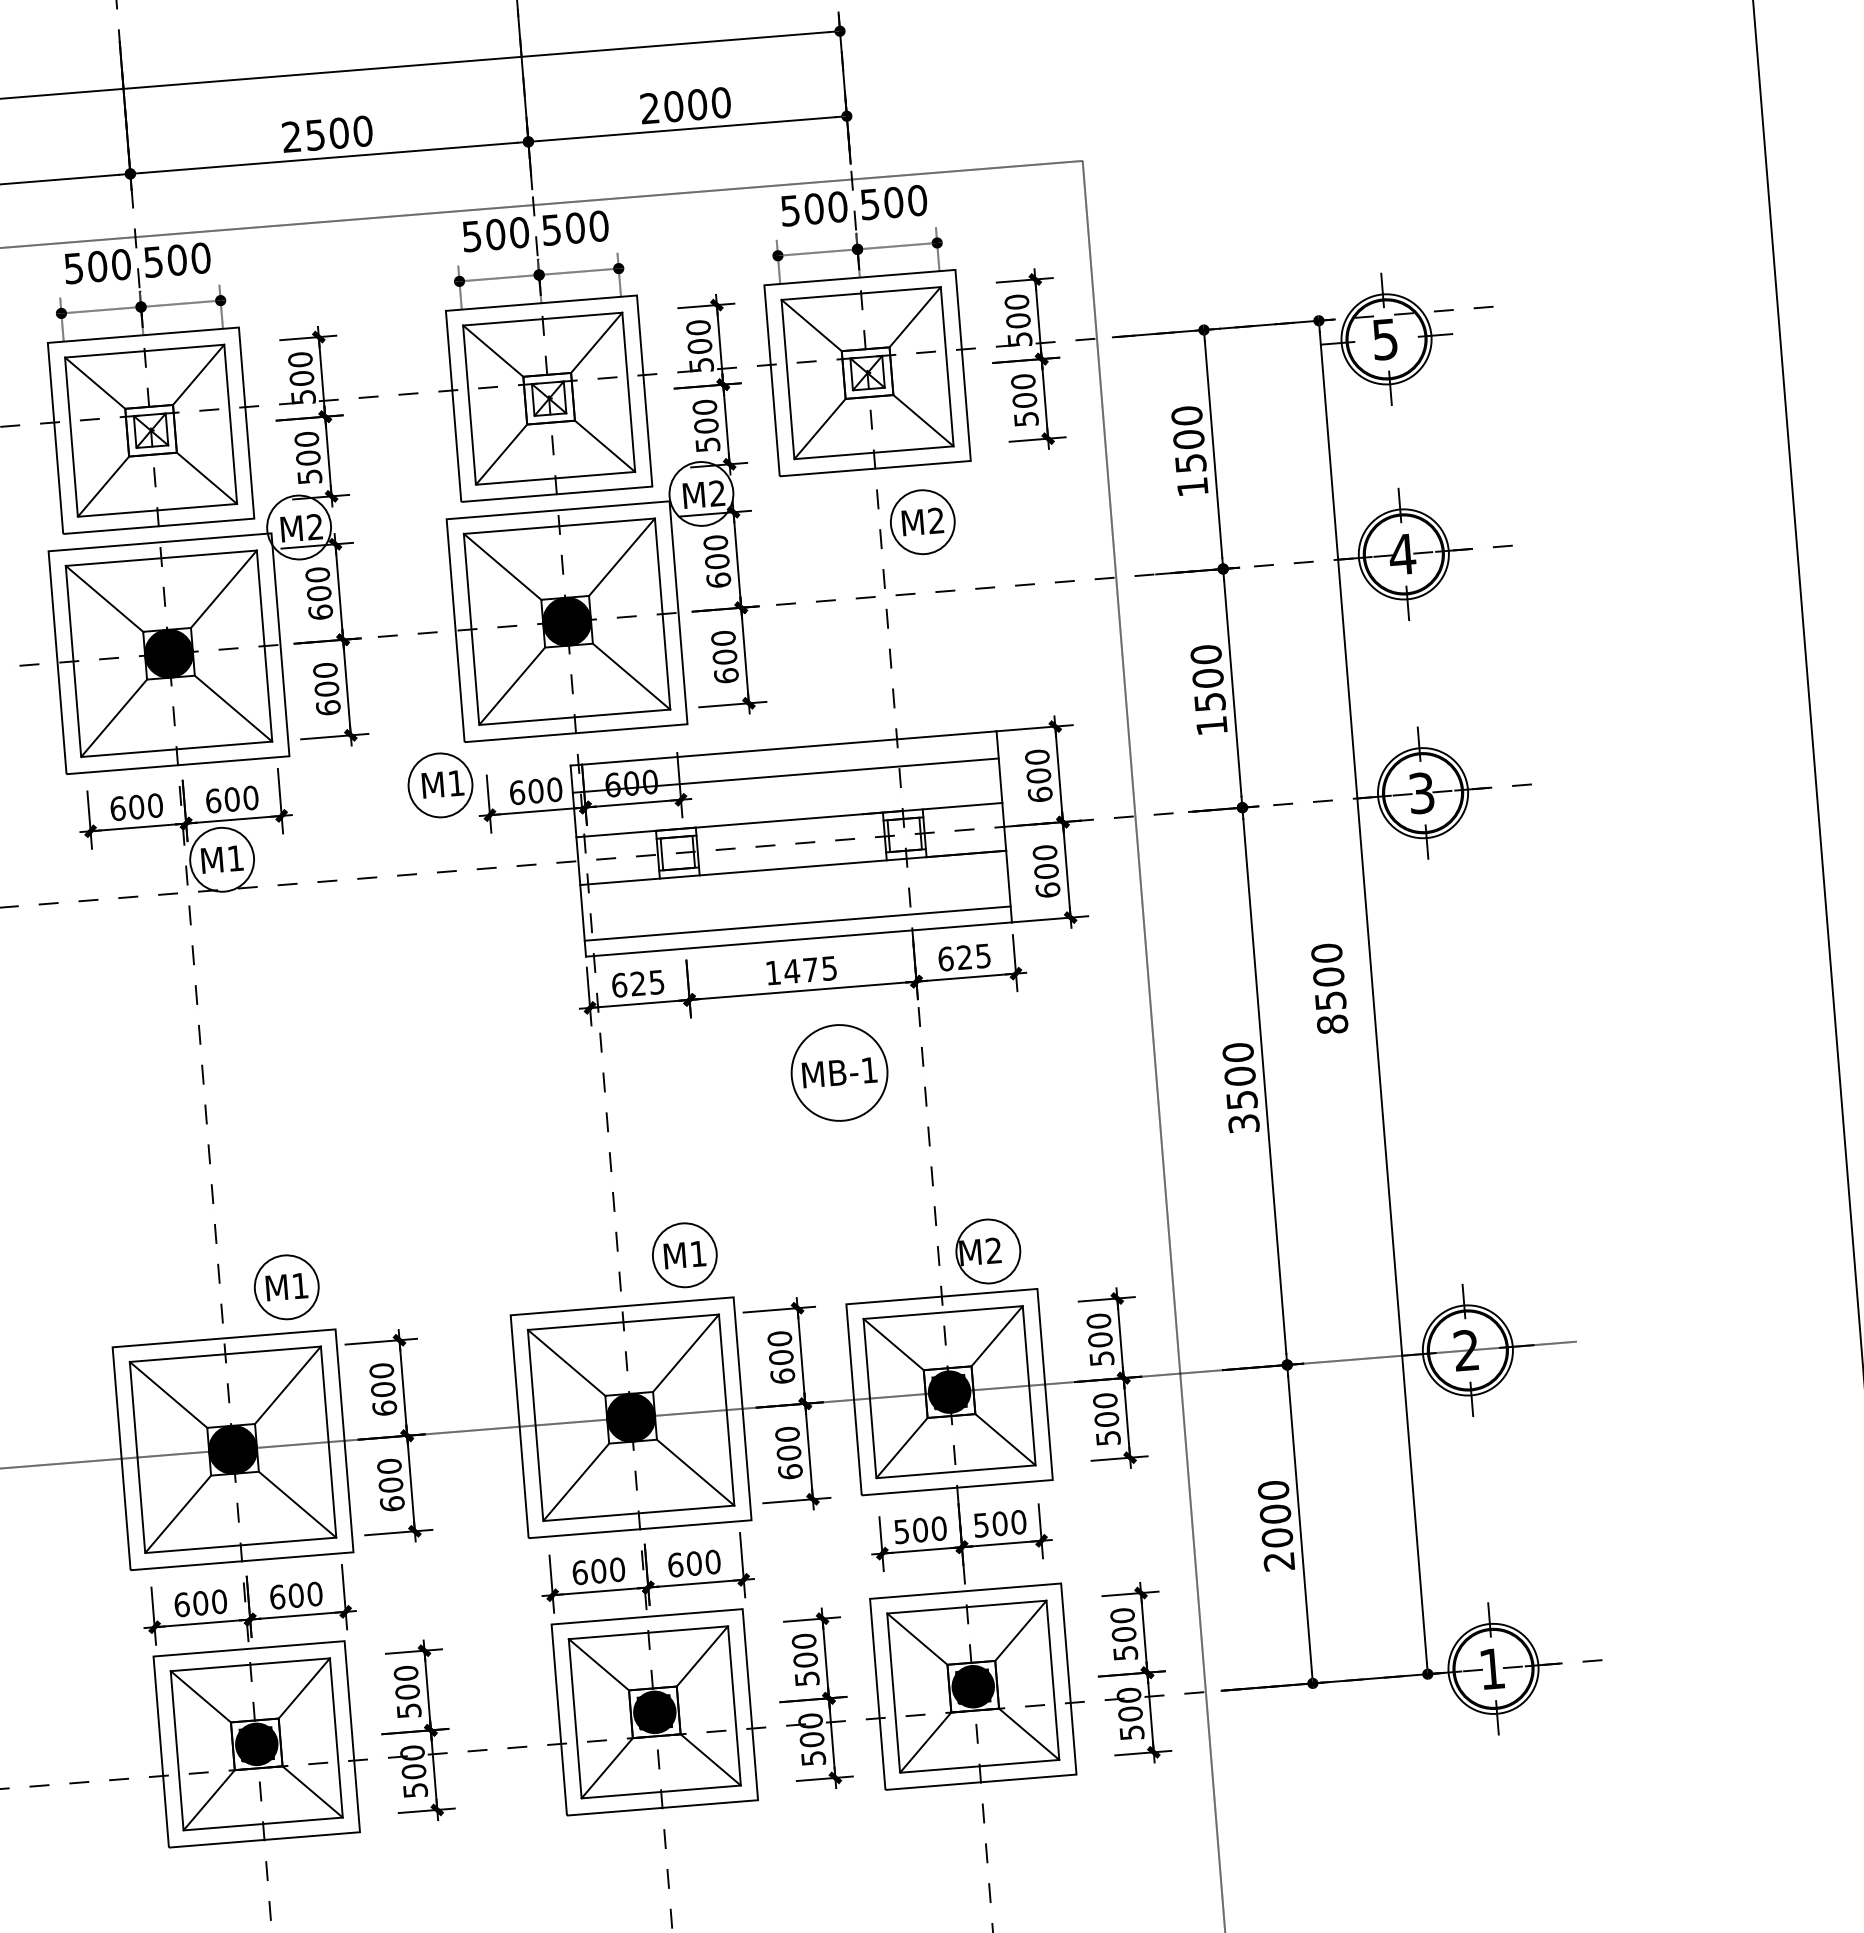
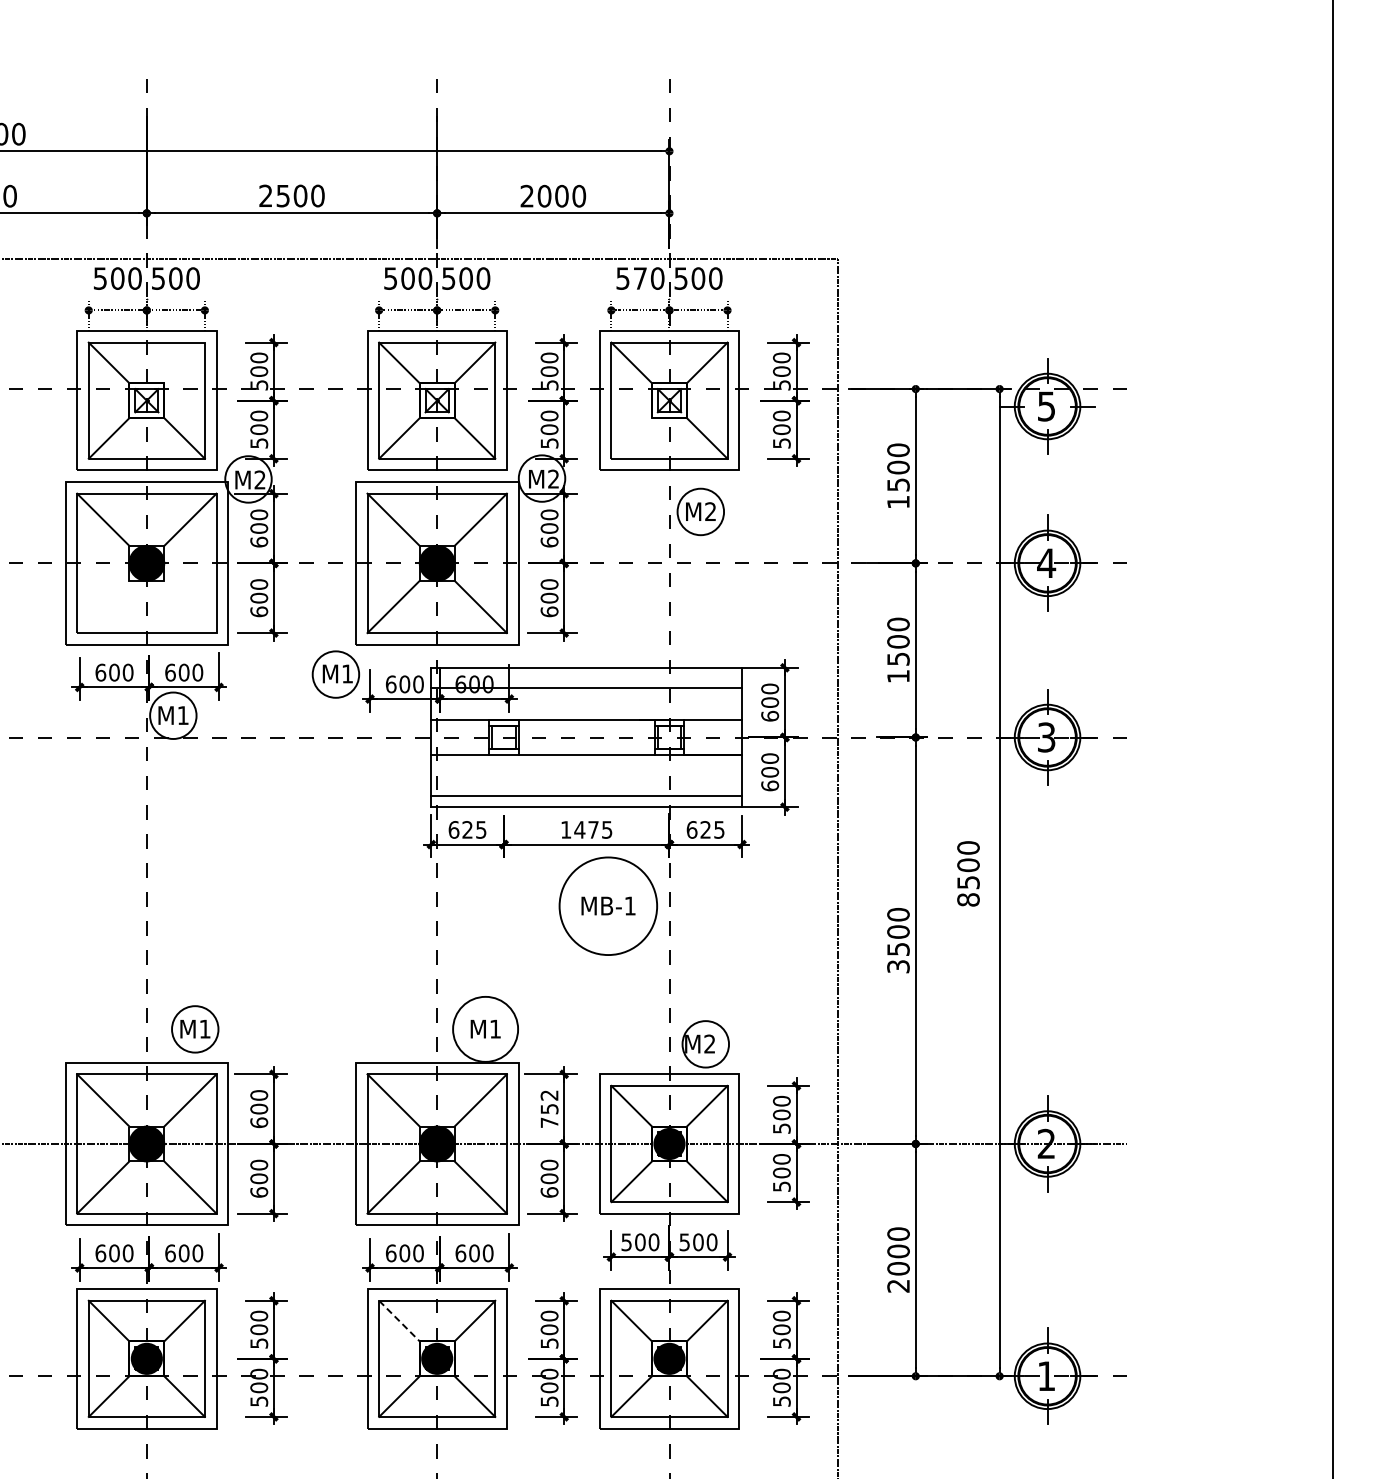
text: (814, 208) -> (640, 278), 500 -> 570
line: (198, 374) -> (184, 362), removed
line: (819, 429) -> (631, 438), removed
line: (233, 708) -> (190, 606), removed
line: (114, 717) -> (103, 606), removed
circle: (839, 1073) -> (608, 906), size x1.4
circle: (684, 1255) -> (485, 1029), size x1.4
text: (781, 1358) -> (549, 1109), 600 -> 752
line: (599, 1665) -> (399, 1321), solid -> dashed

